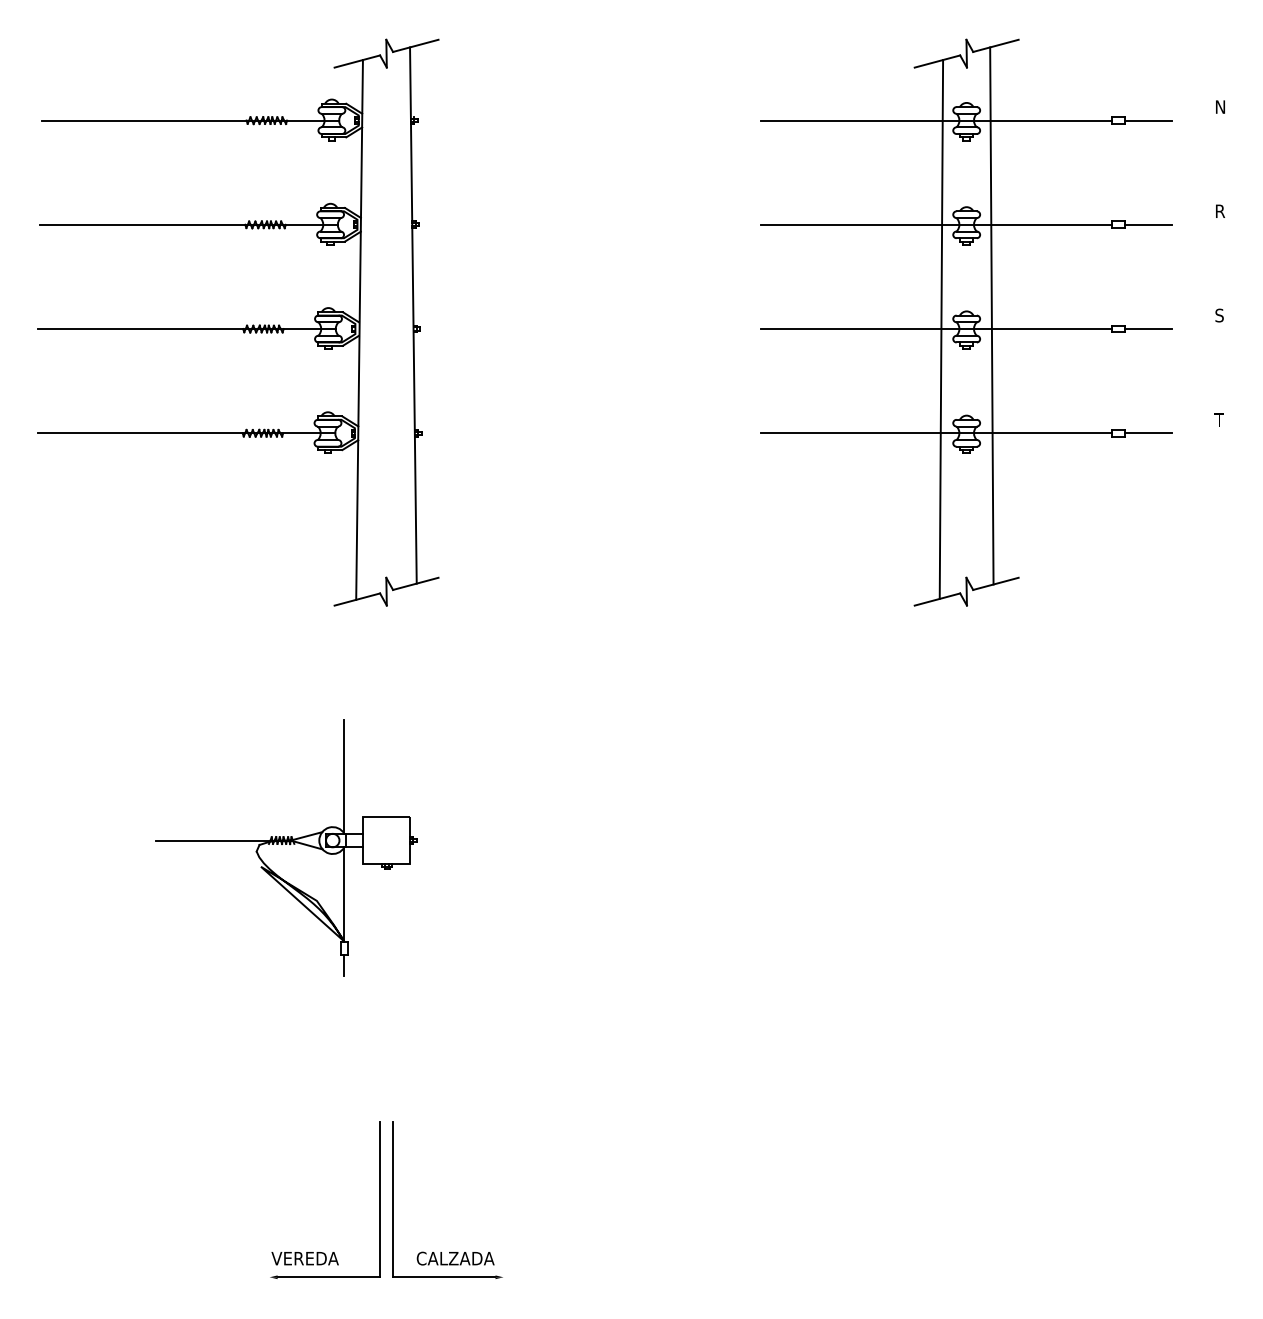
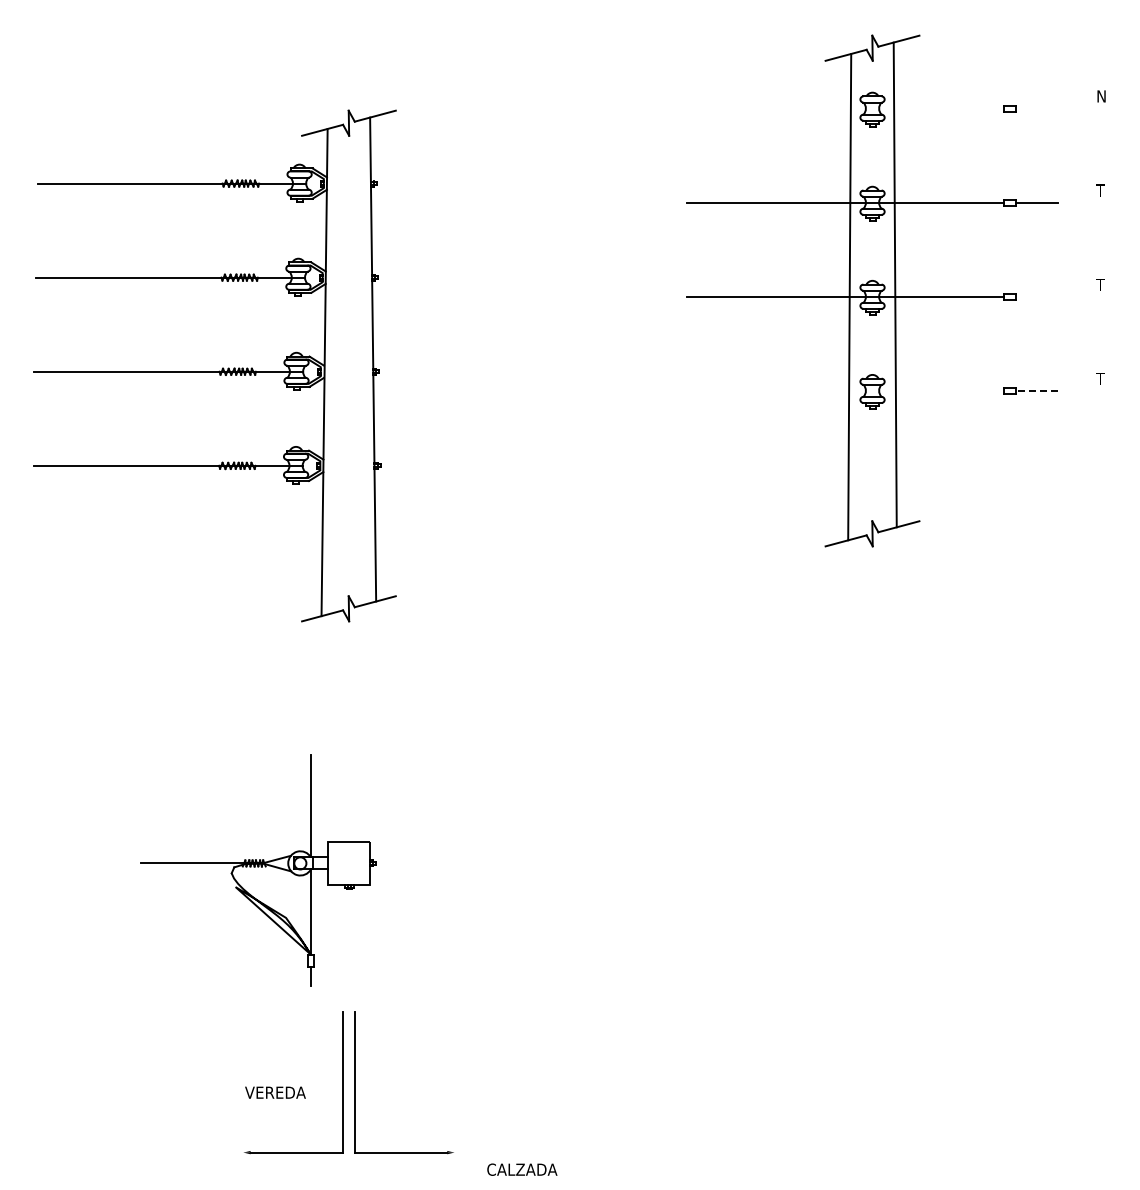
line: (935, 120) -> (844, 108), removed
line: (1148, 120) -> (1036, 108), removed
text: (1219, 211) -> (1100, 190), R -> T
text: (1219, 315) -> (1100, 284), S -> T
part: (237, 322) -> (214, 365), moved
line: (1148, 328) -> (1036, 296), removed
line: (935, 432) -> (844, 390), removed
line: (1148, 432) -> (1036, 390), solid -> dashed
part: (286, 848) -> (258, 870), moved
text: (305, 1258) -> (275, 1092), moved
text: (455, 1258) -> (522, 1169), moved

